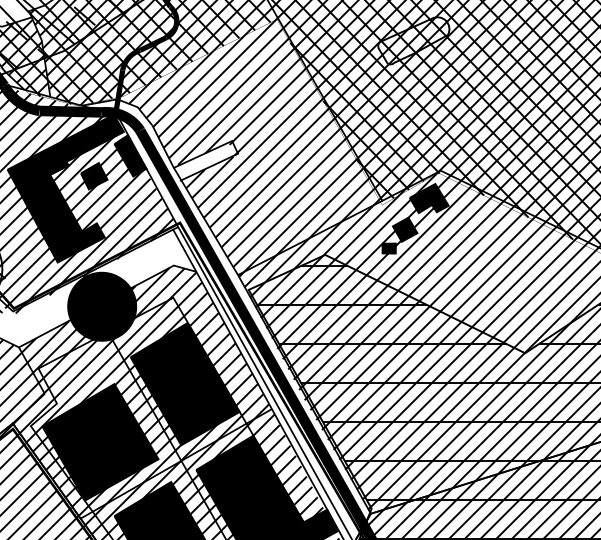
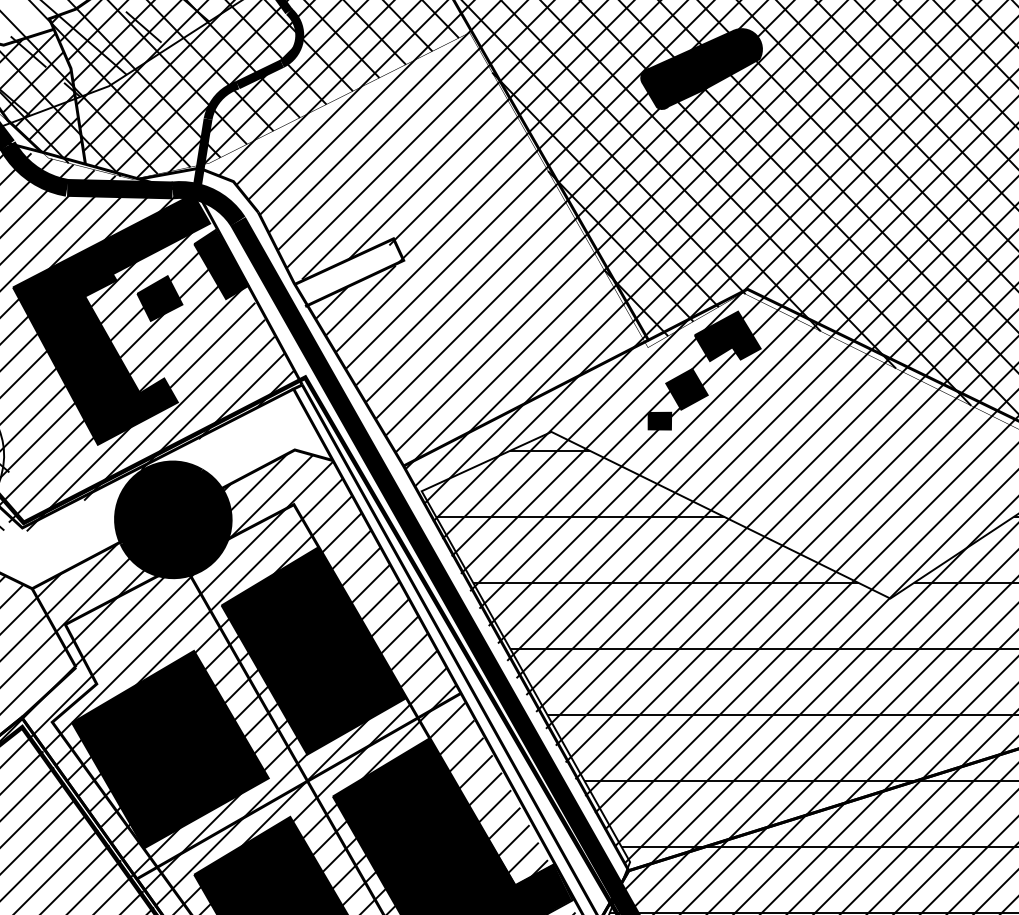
fill: (413, 40) -> (701, 68), added

